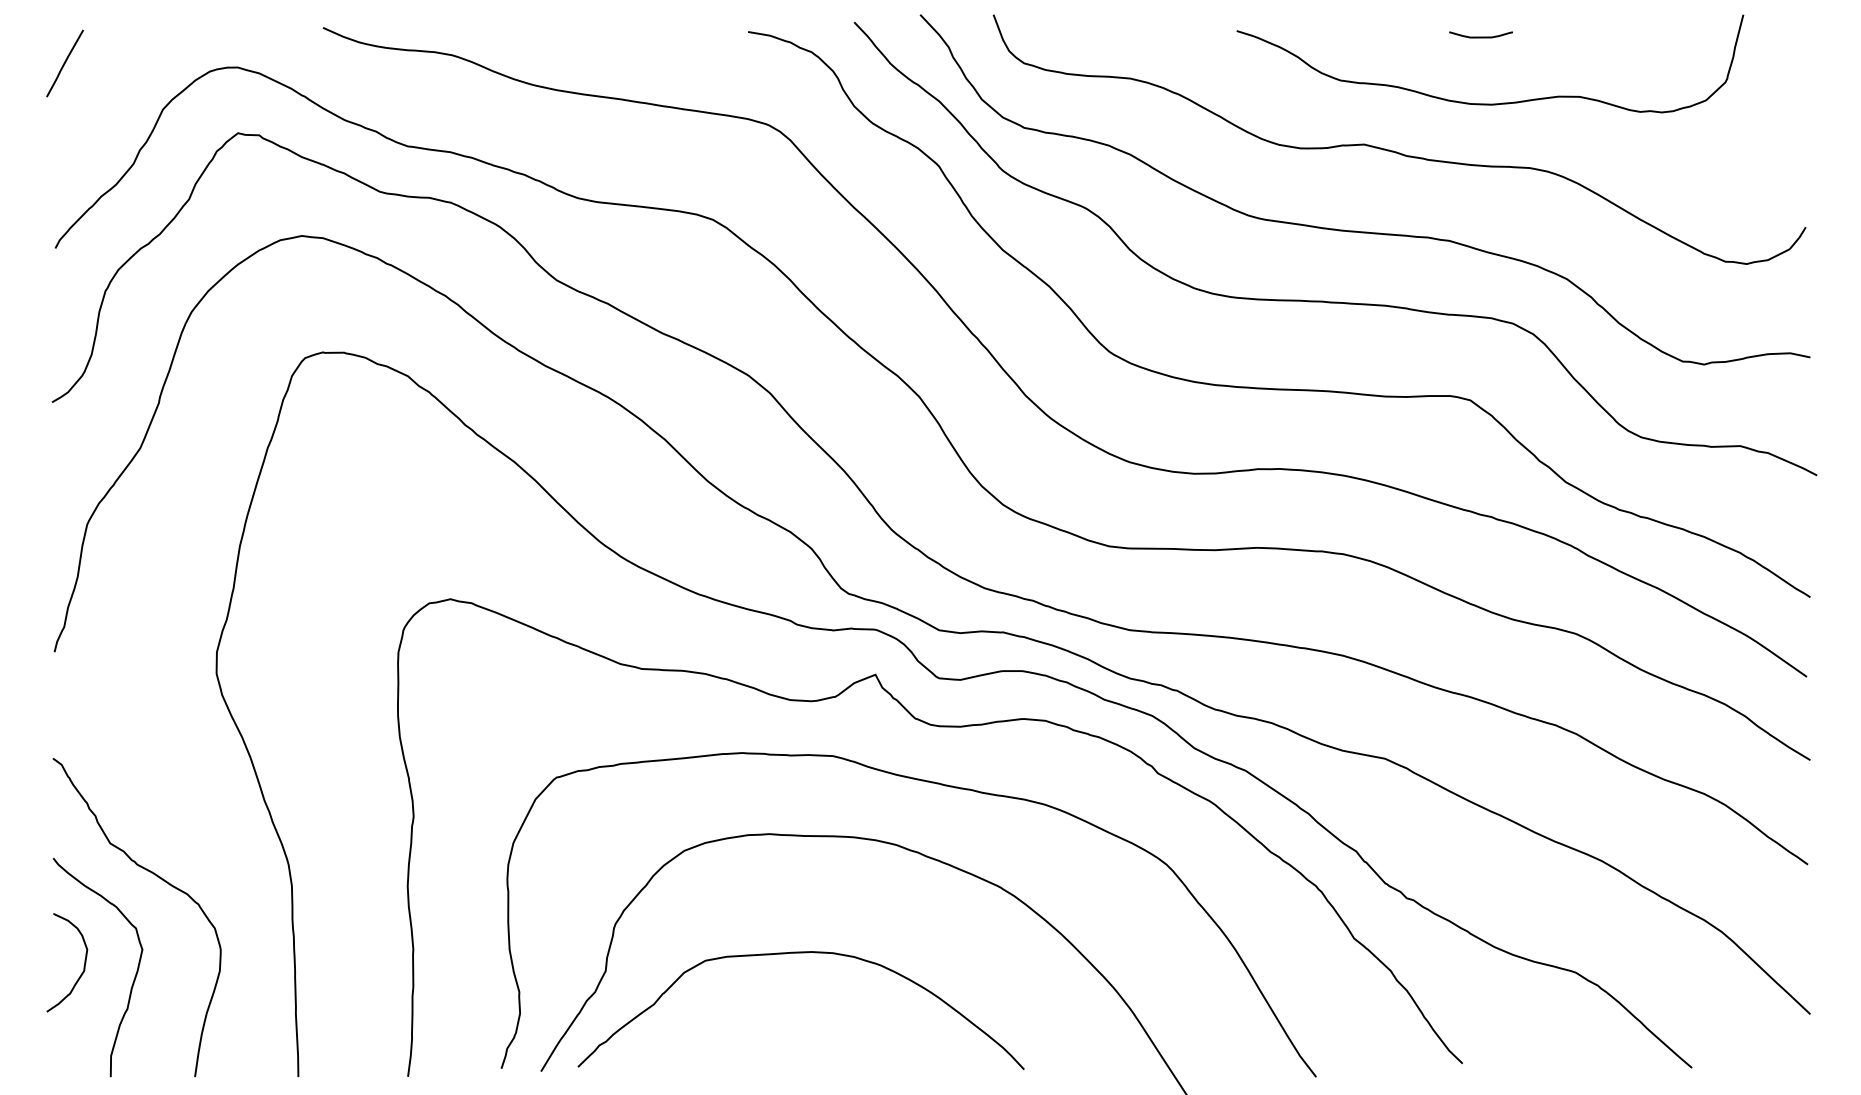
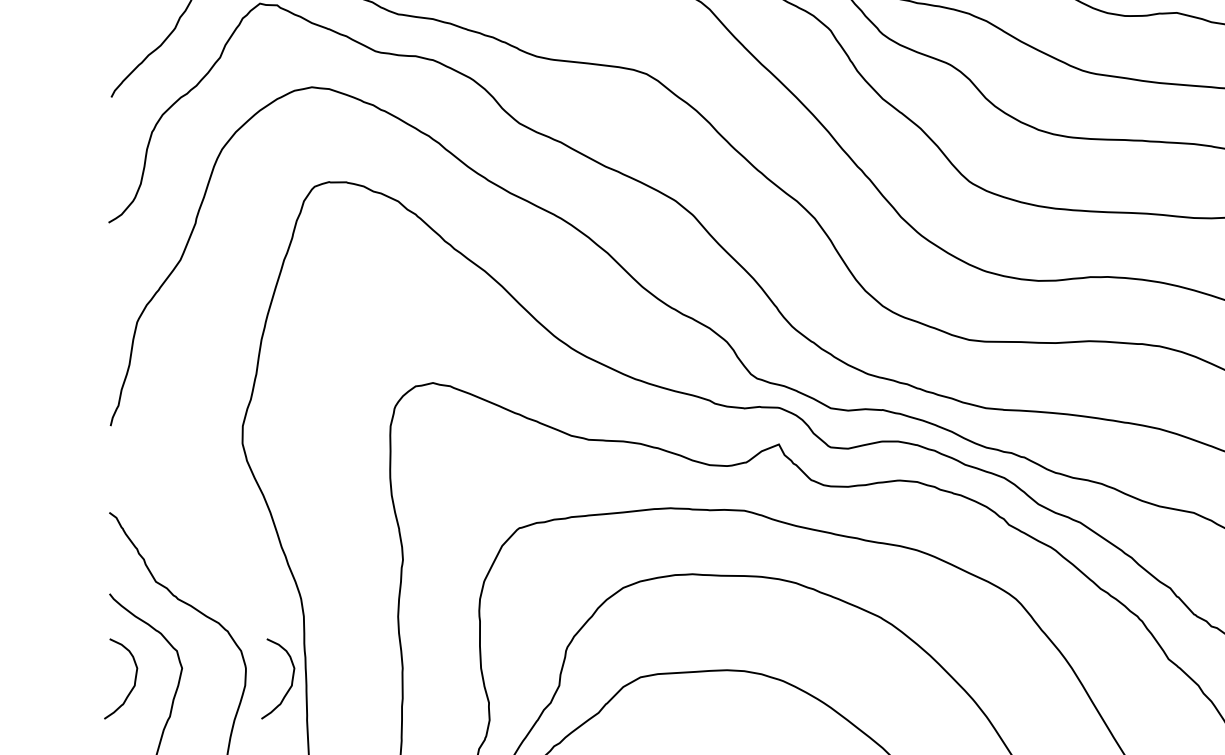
curve: (276, 966) -> (291, 682), added

